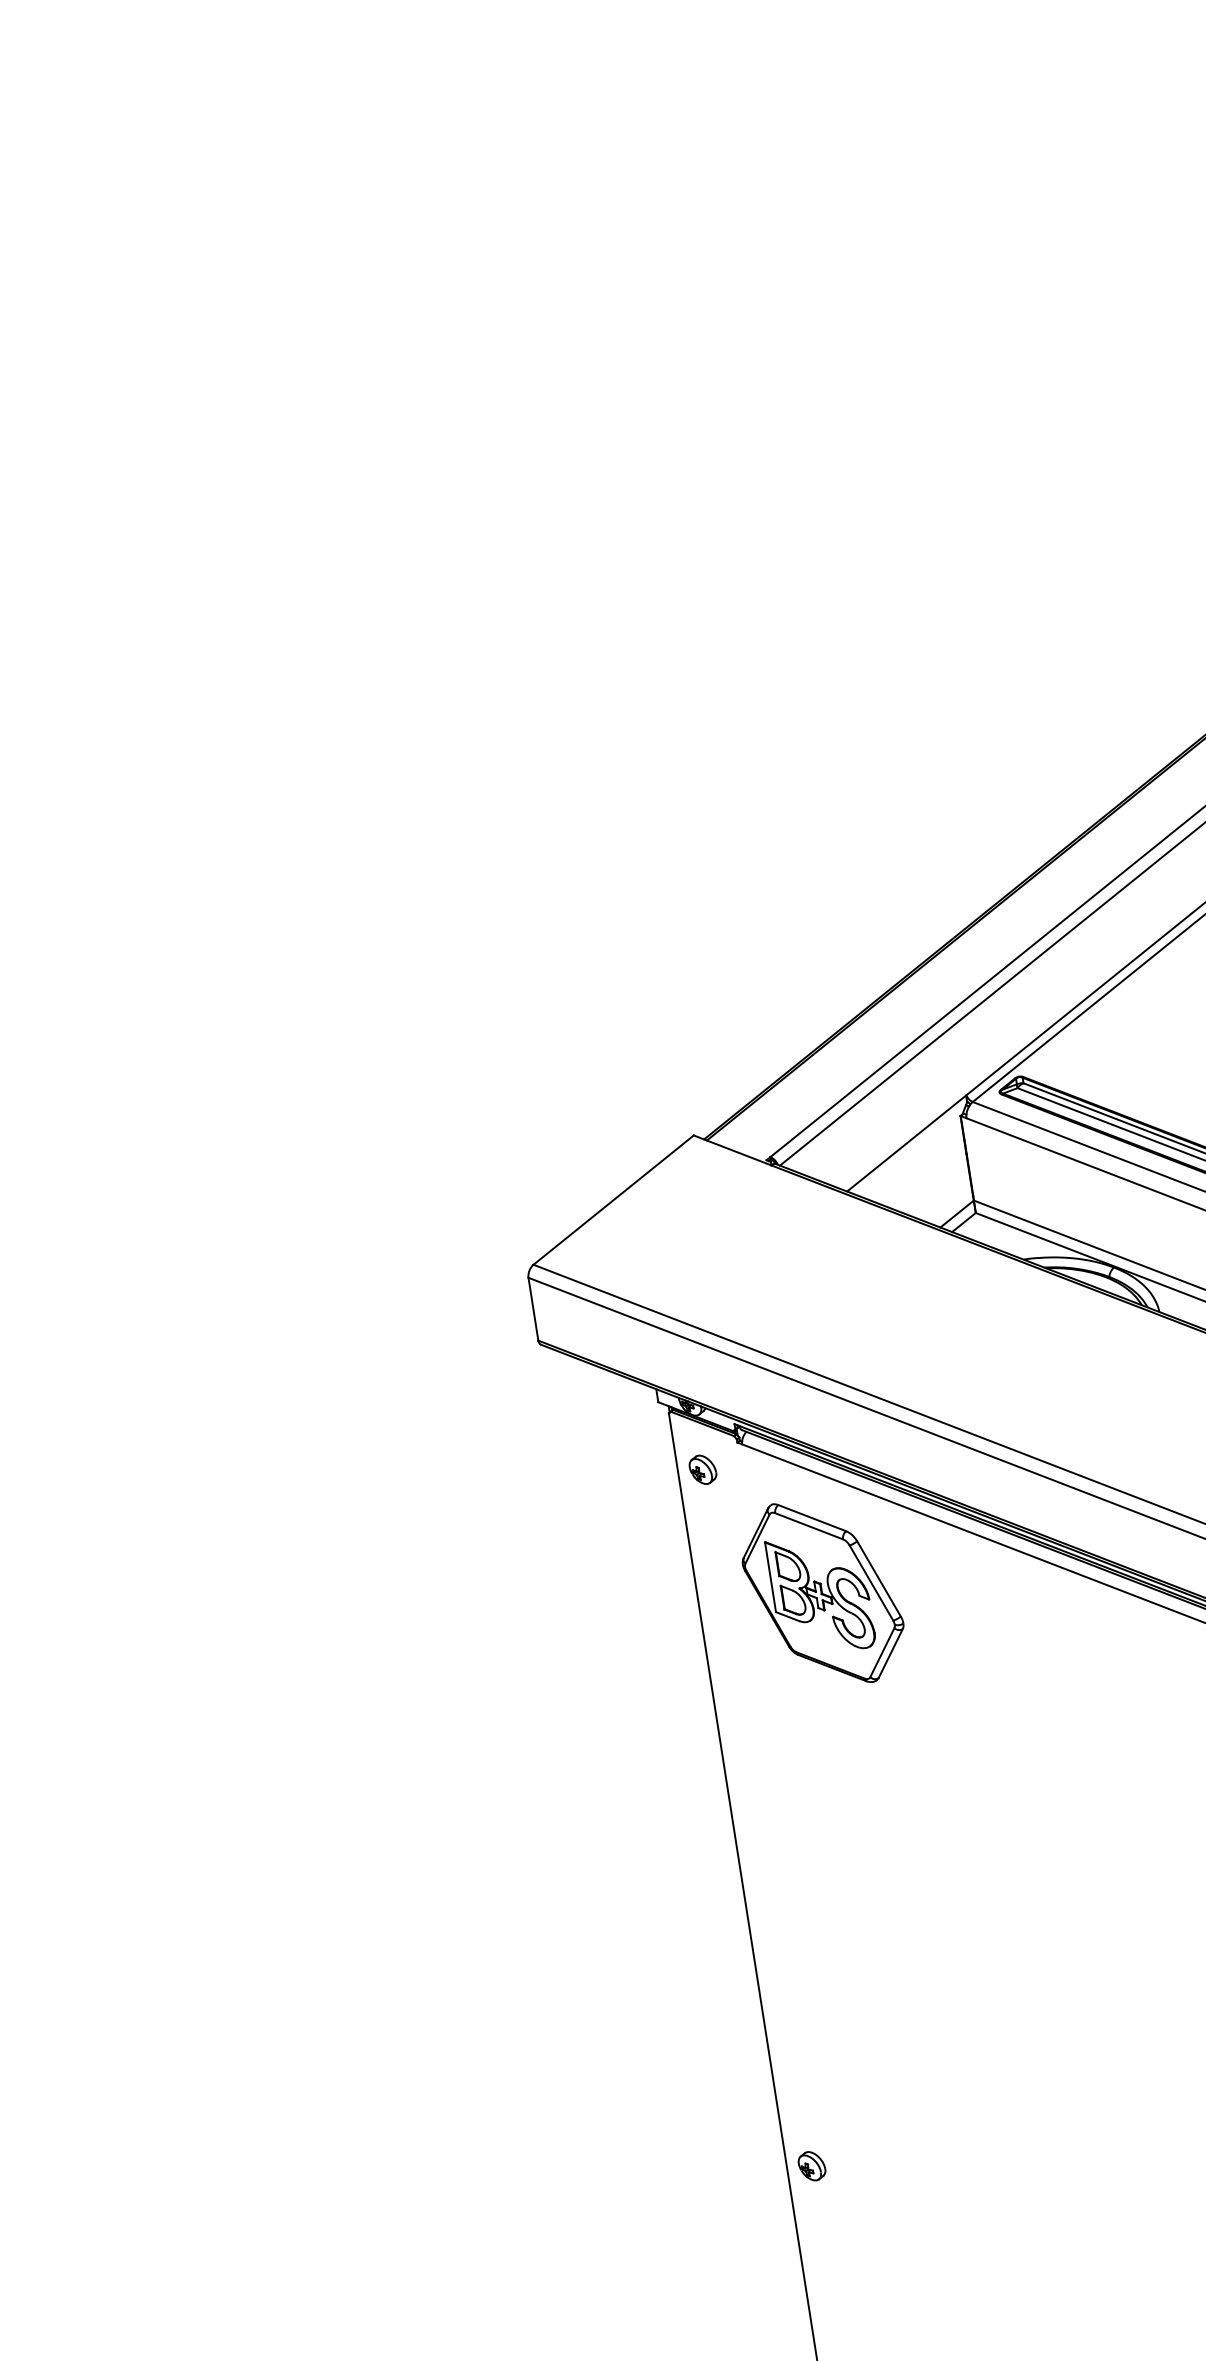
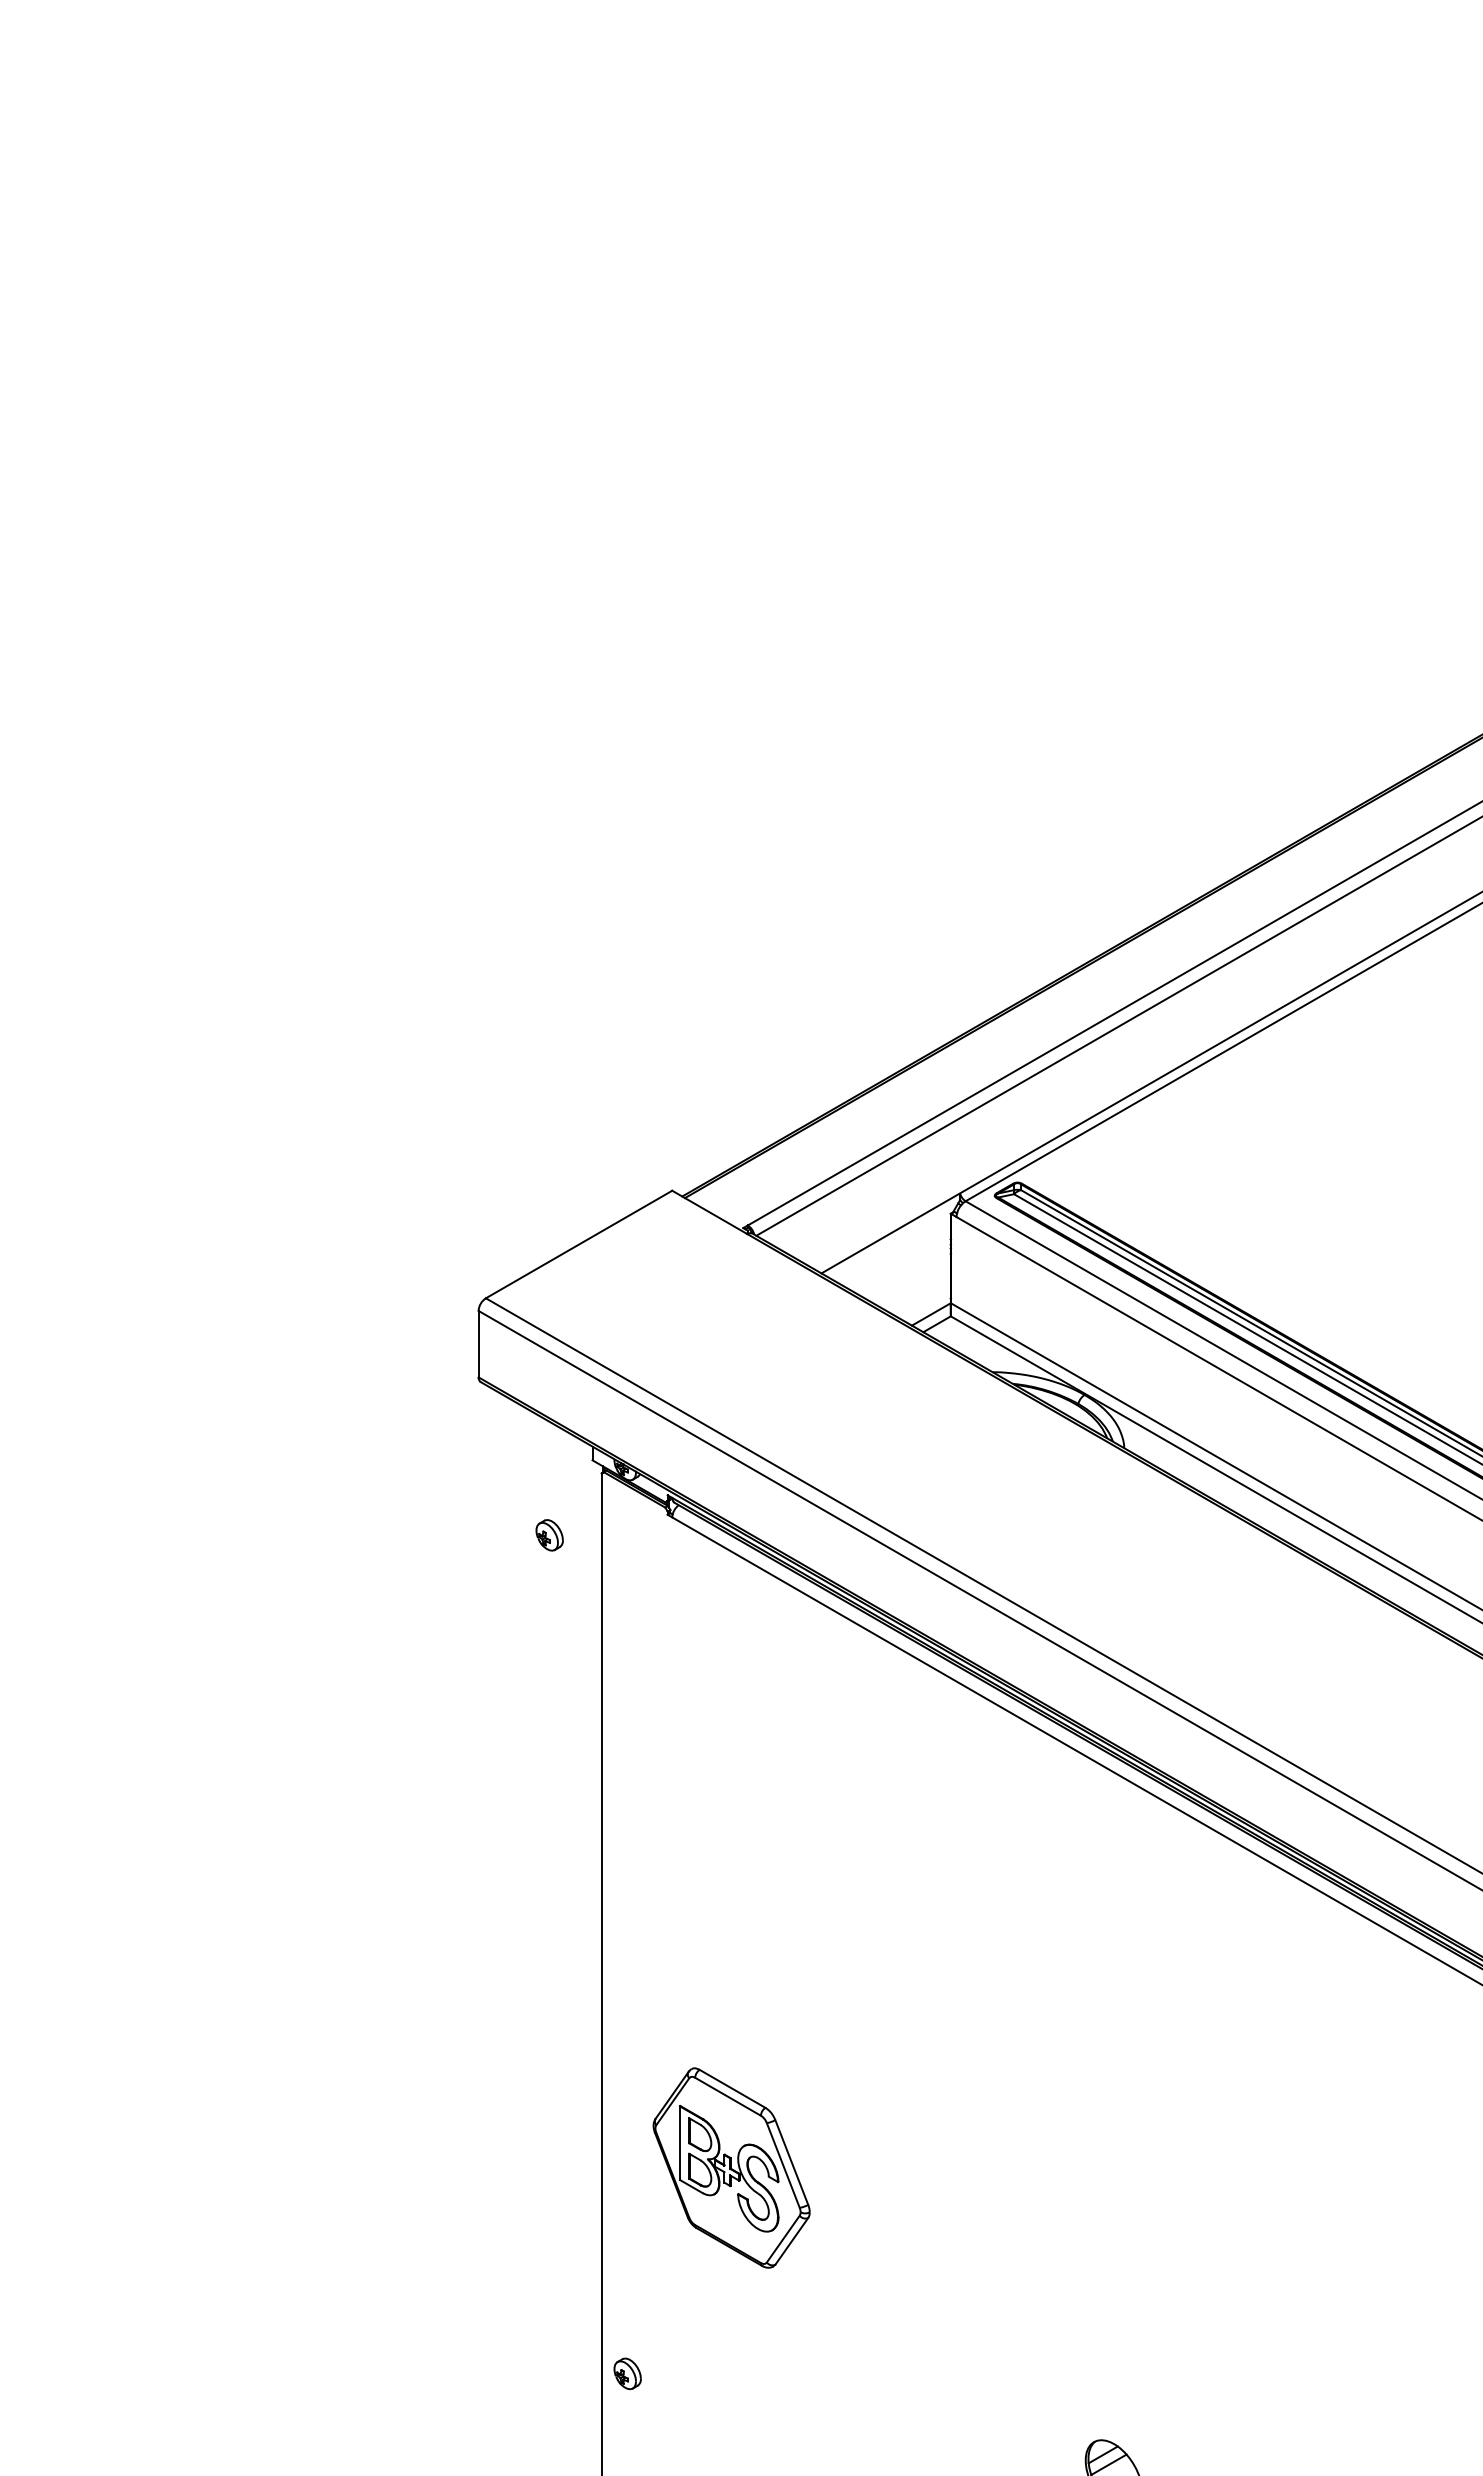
part: (702, 1469) -> (549, 1535), moved
part: (822, 1592) -> (731, 2167), moved
part: (811, 2165) -> (627, 2373), moved

